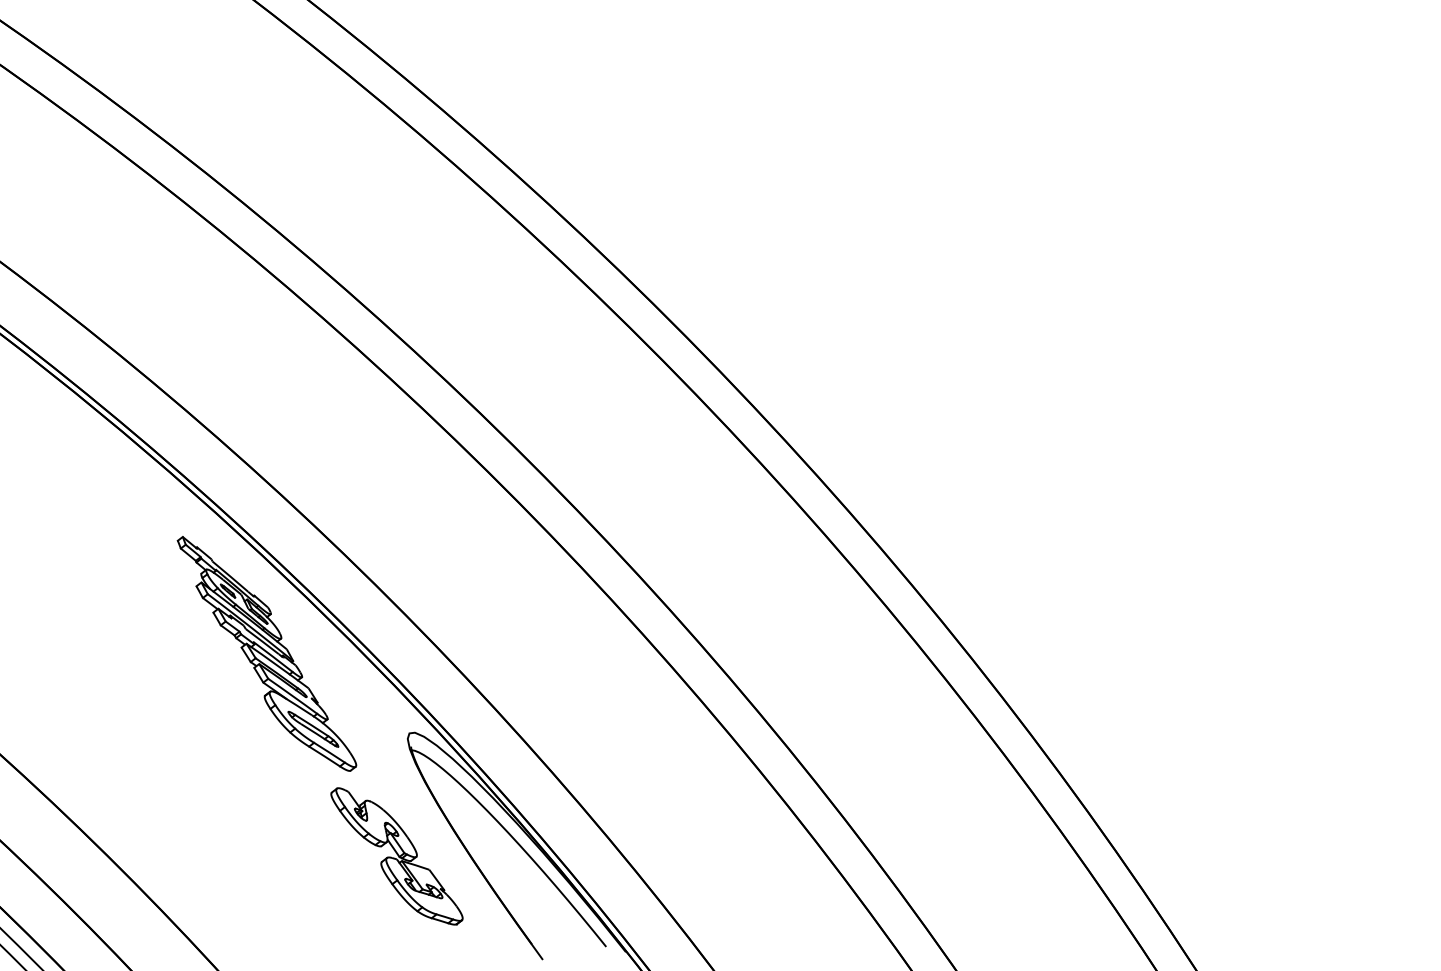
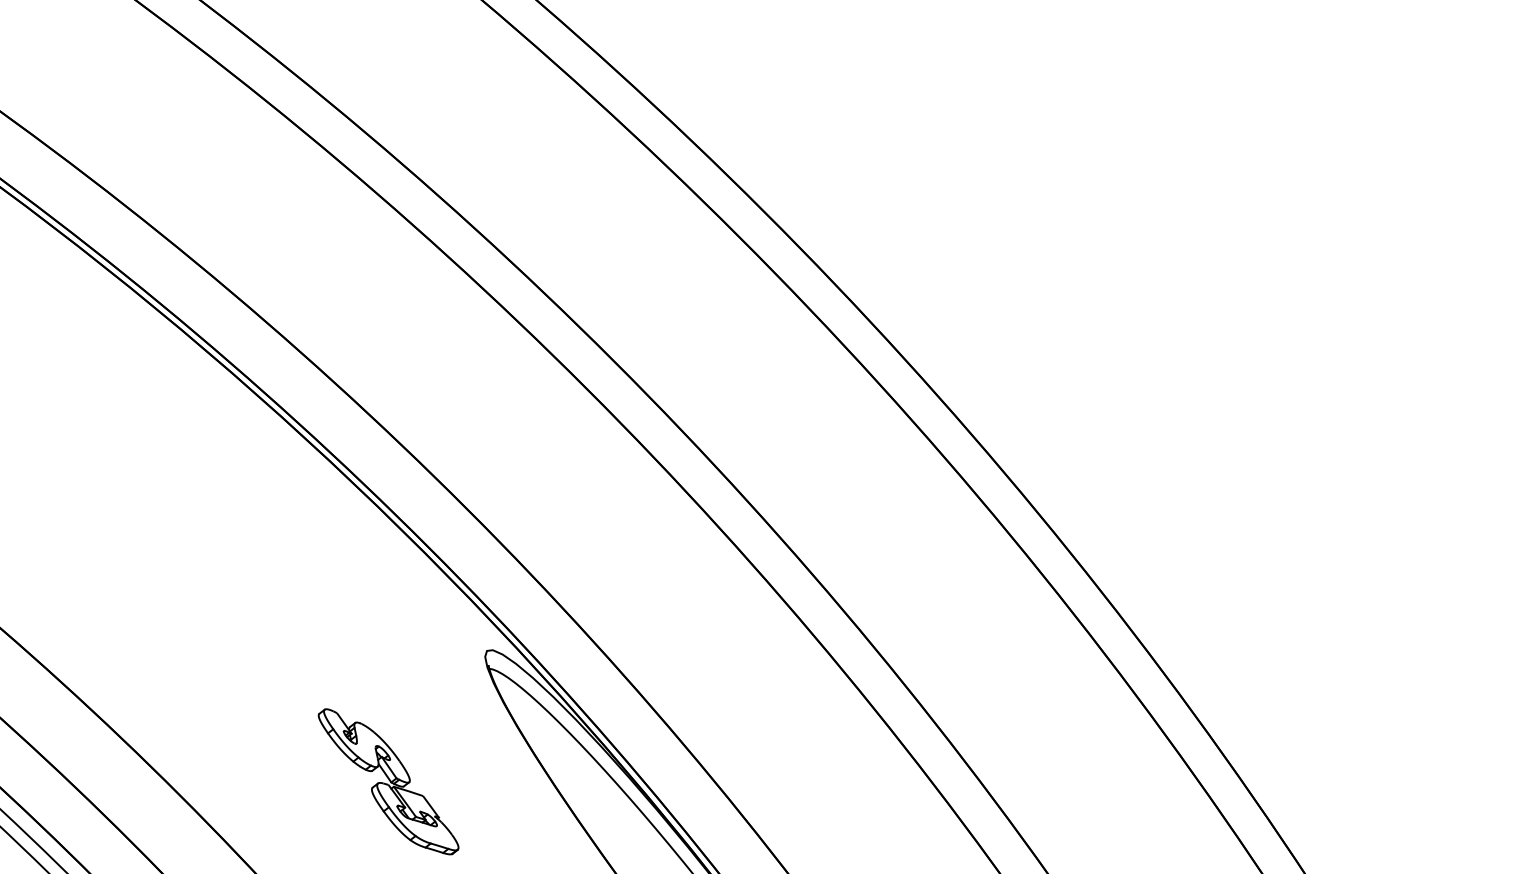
part: (266, 653) -> (334, 565), removed
part: (396, 856) -> (388, 781), moved

